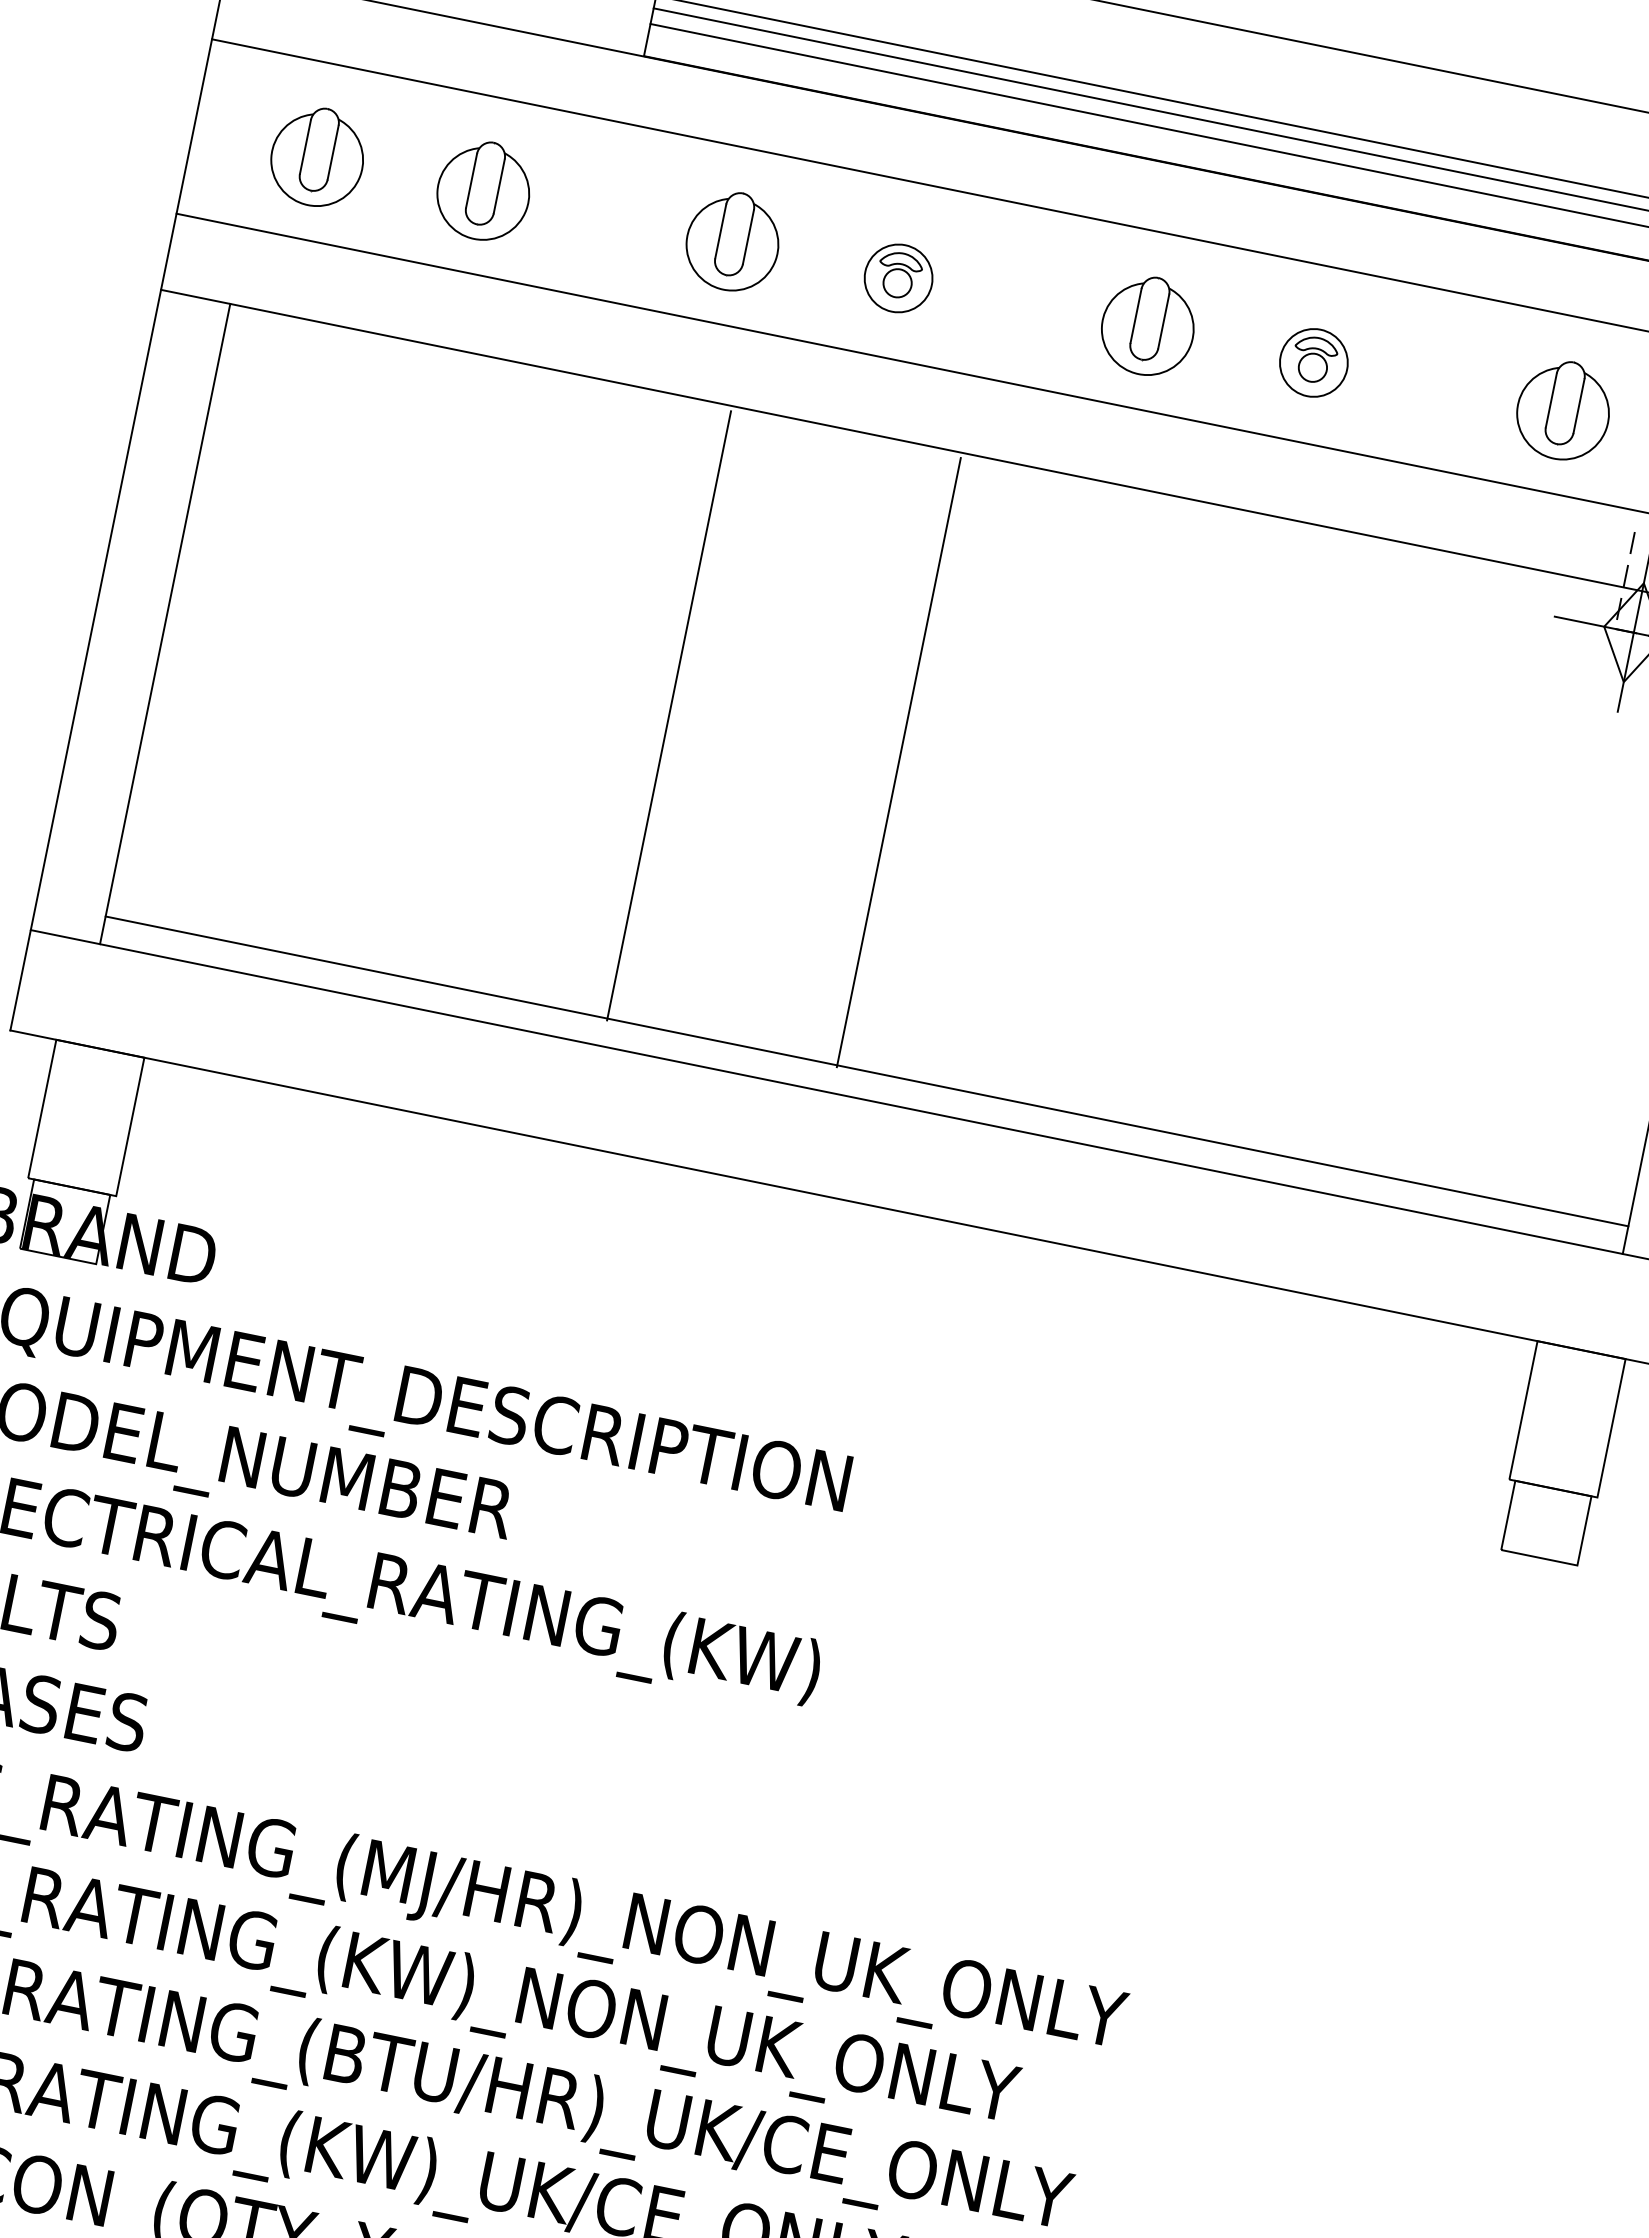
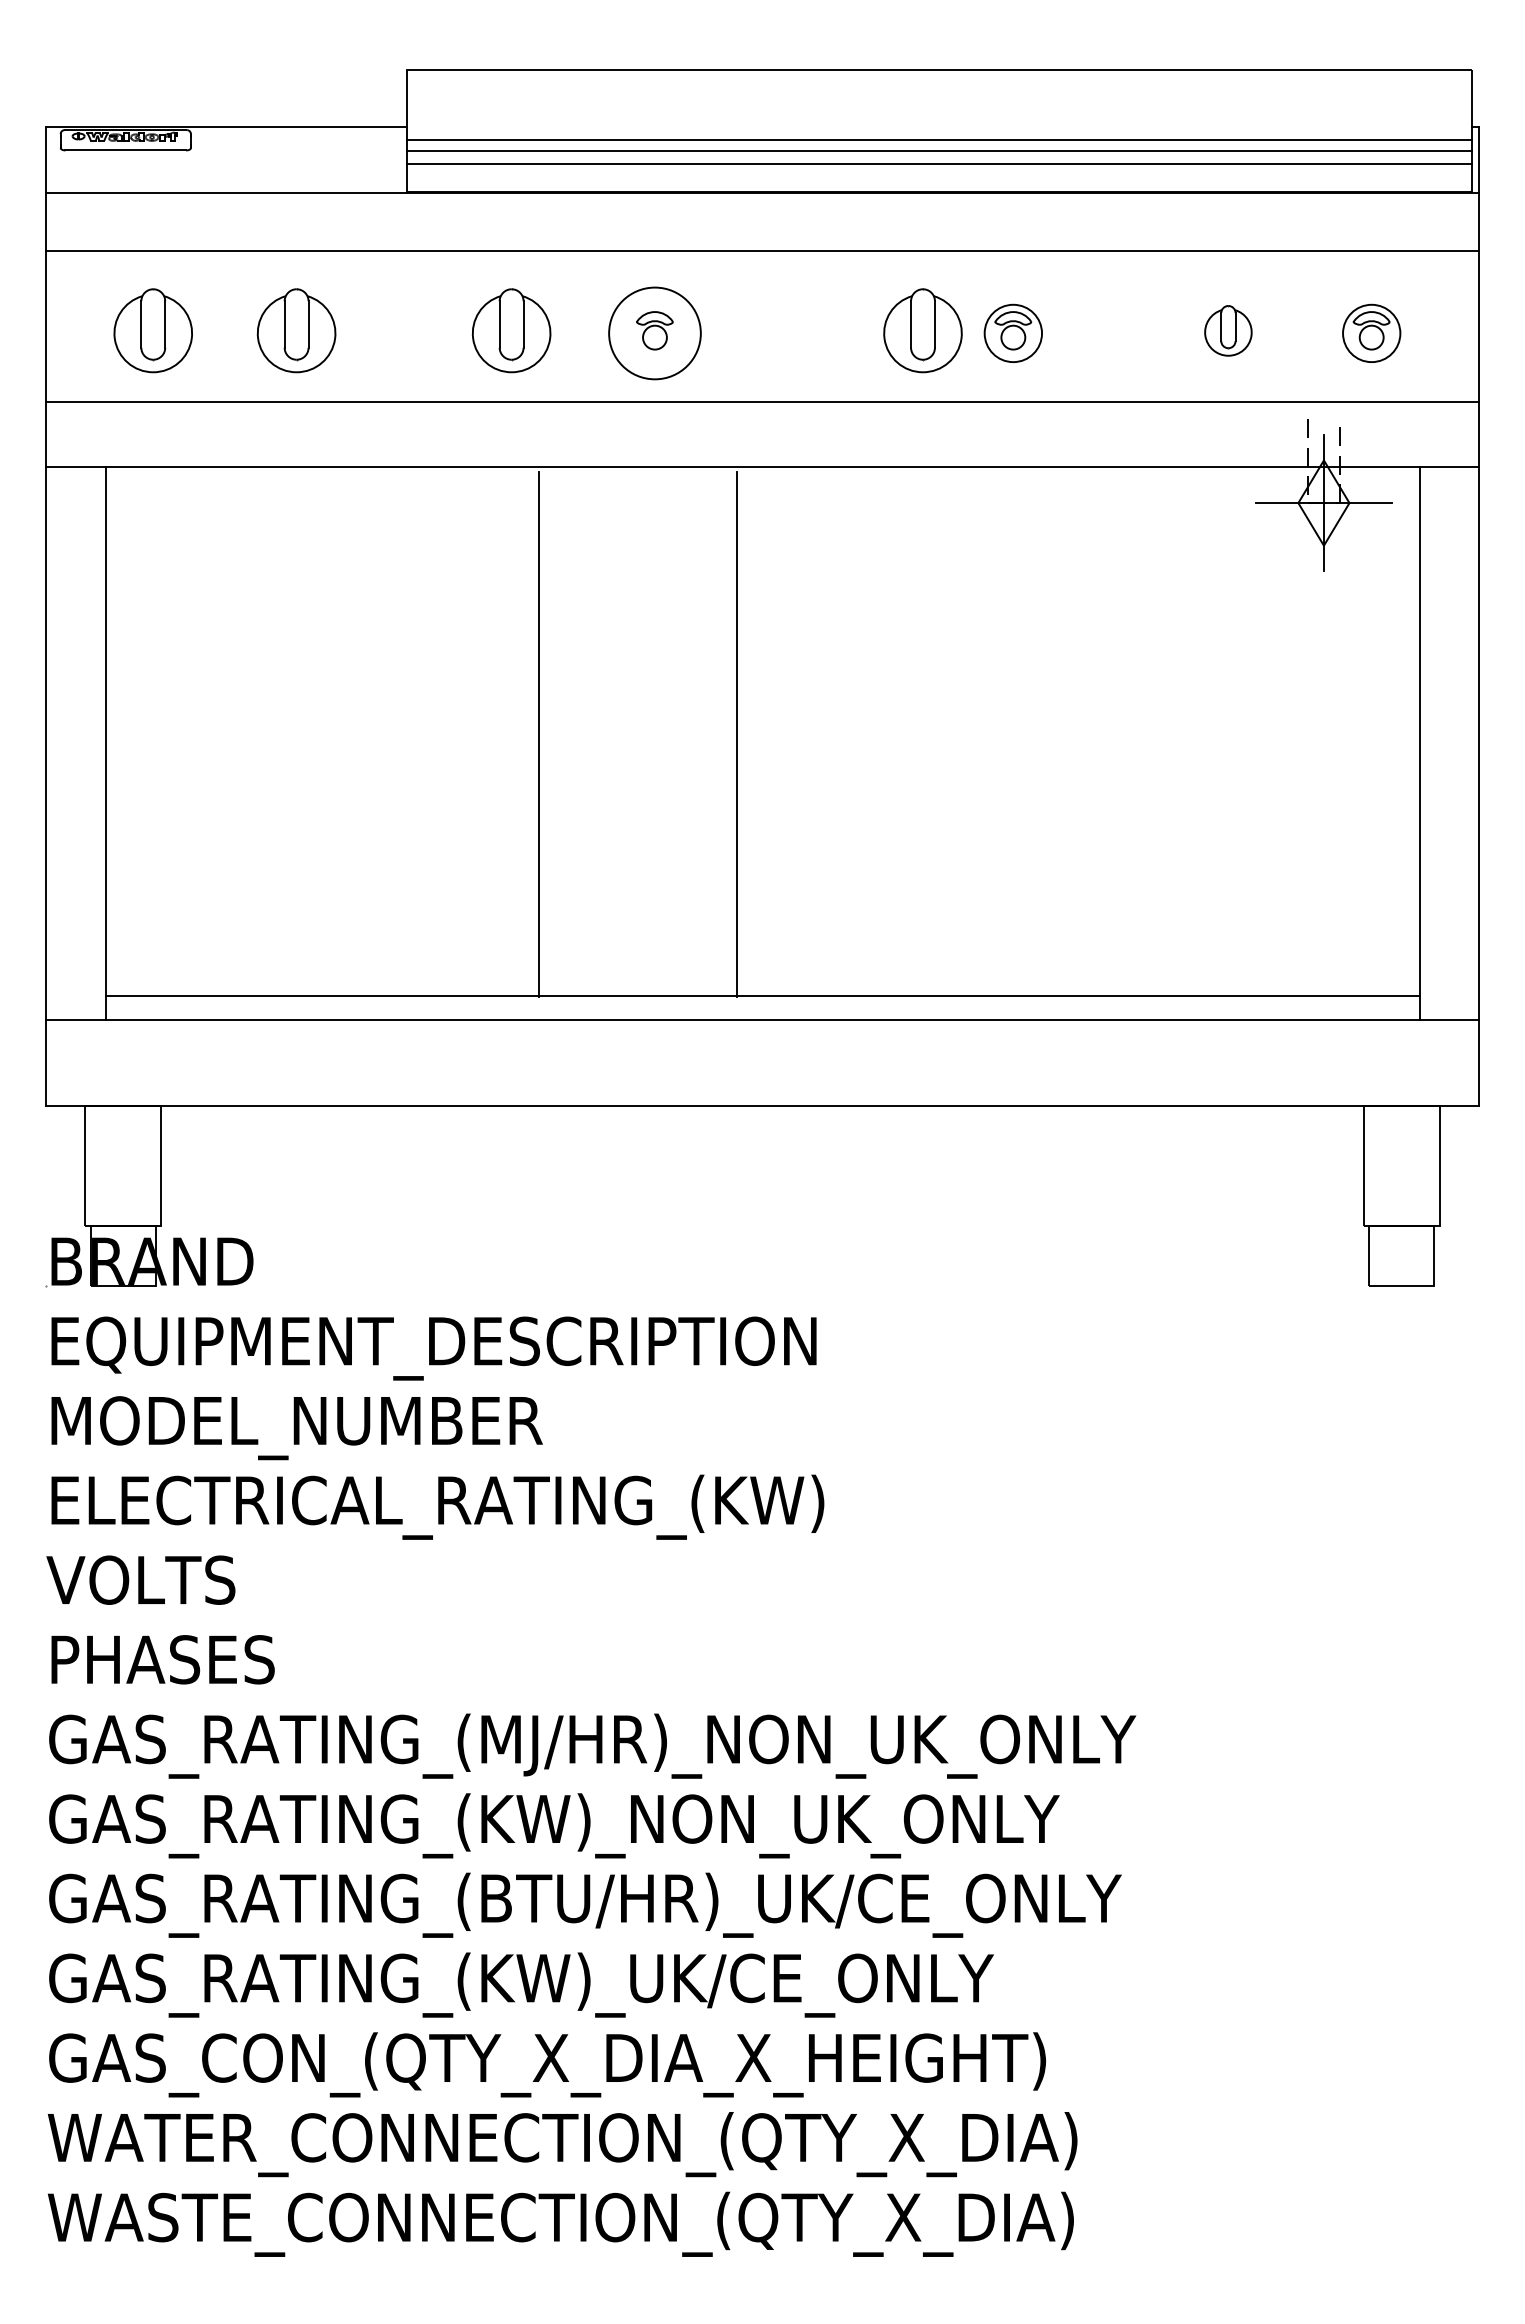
circle: (898, 278) -> (654, 333), size x1.6
part: (1147, 325) -> (922, 330), moved
part: (1563, 410) -> (1228, 330), size x0.6

